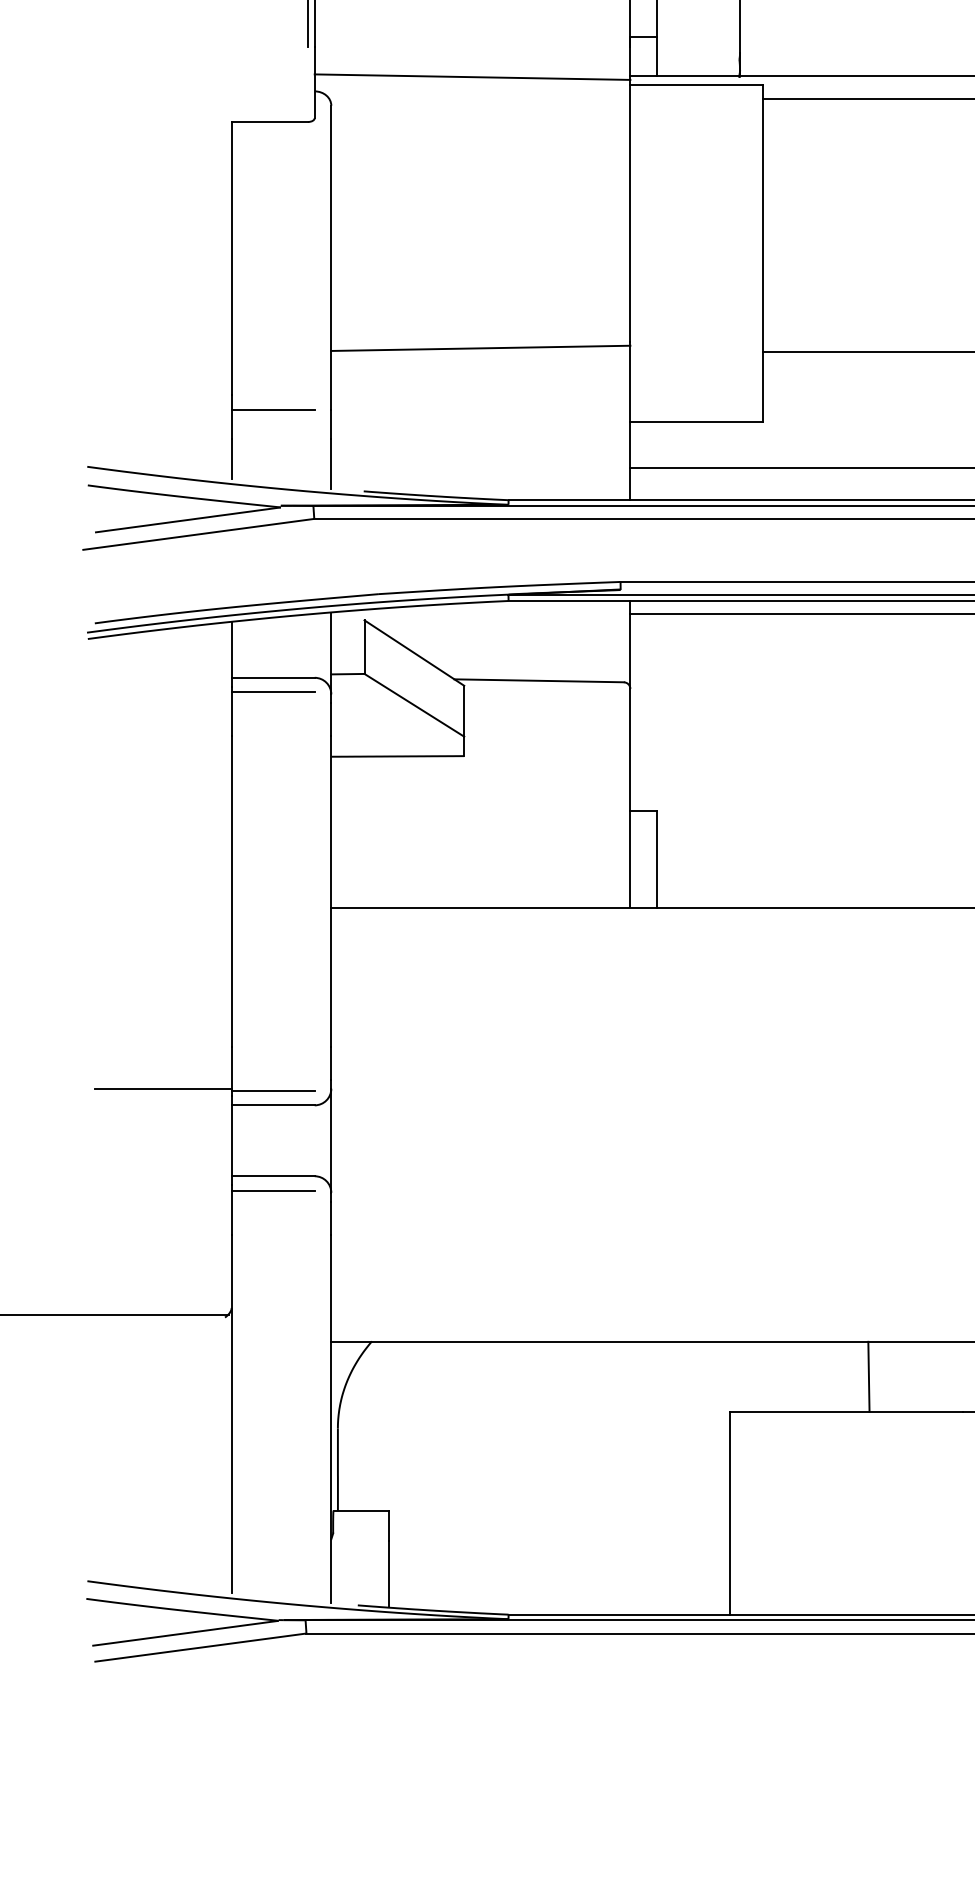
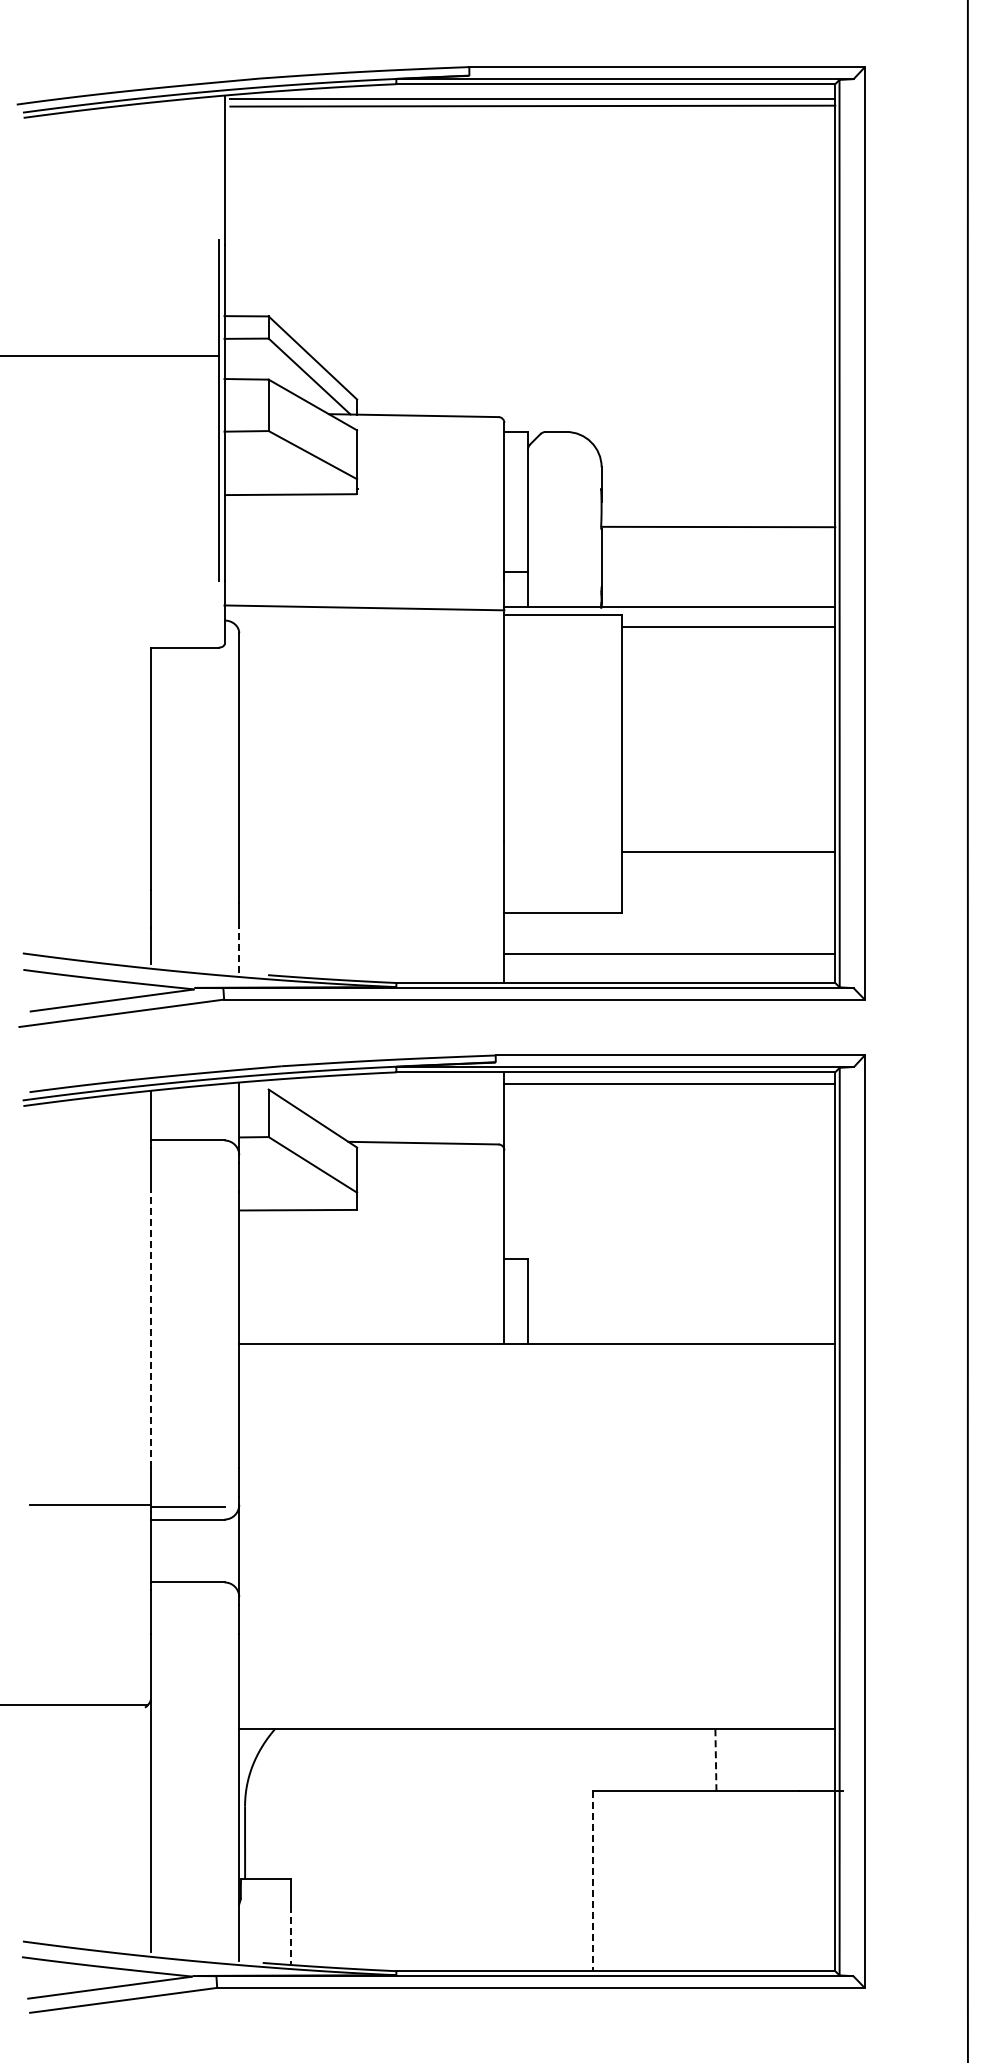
line: (480, 348) -> (371, 848), removed
line: (272, 409) -> (187, 902), removed
line: (331, 463) -> (239, 950), solid -> dashed
line: (272, 692) -> (187, 1153), removed
line: (231, 892) -> (150, 1330), solid -> dashed
line: (272, 1190) -> (187, 1595), removed
line: (868, 1377) -> (715, 1760), solid -> dashed
line: (729, 1513) -> (592, 1881), solid -> dashed
line: (389, 1574) -> (290, 1935), solid -> dashed

